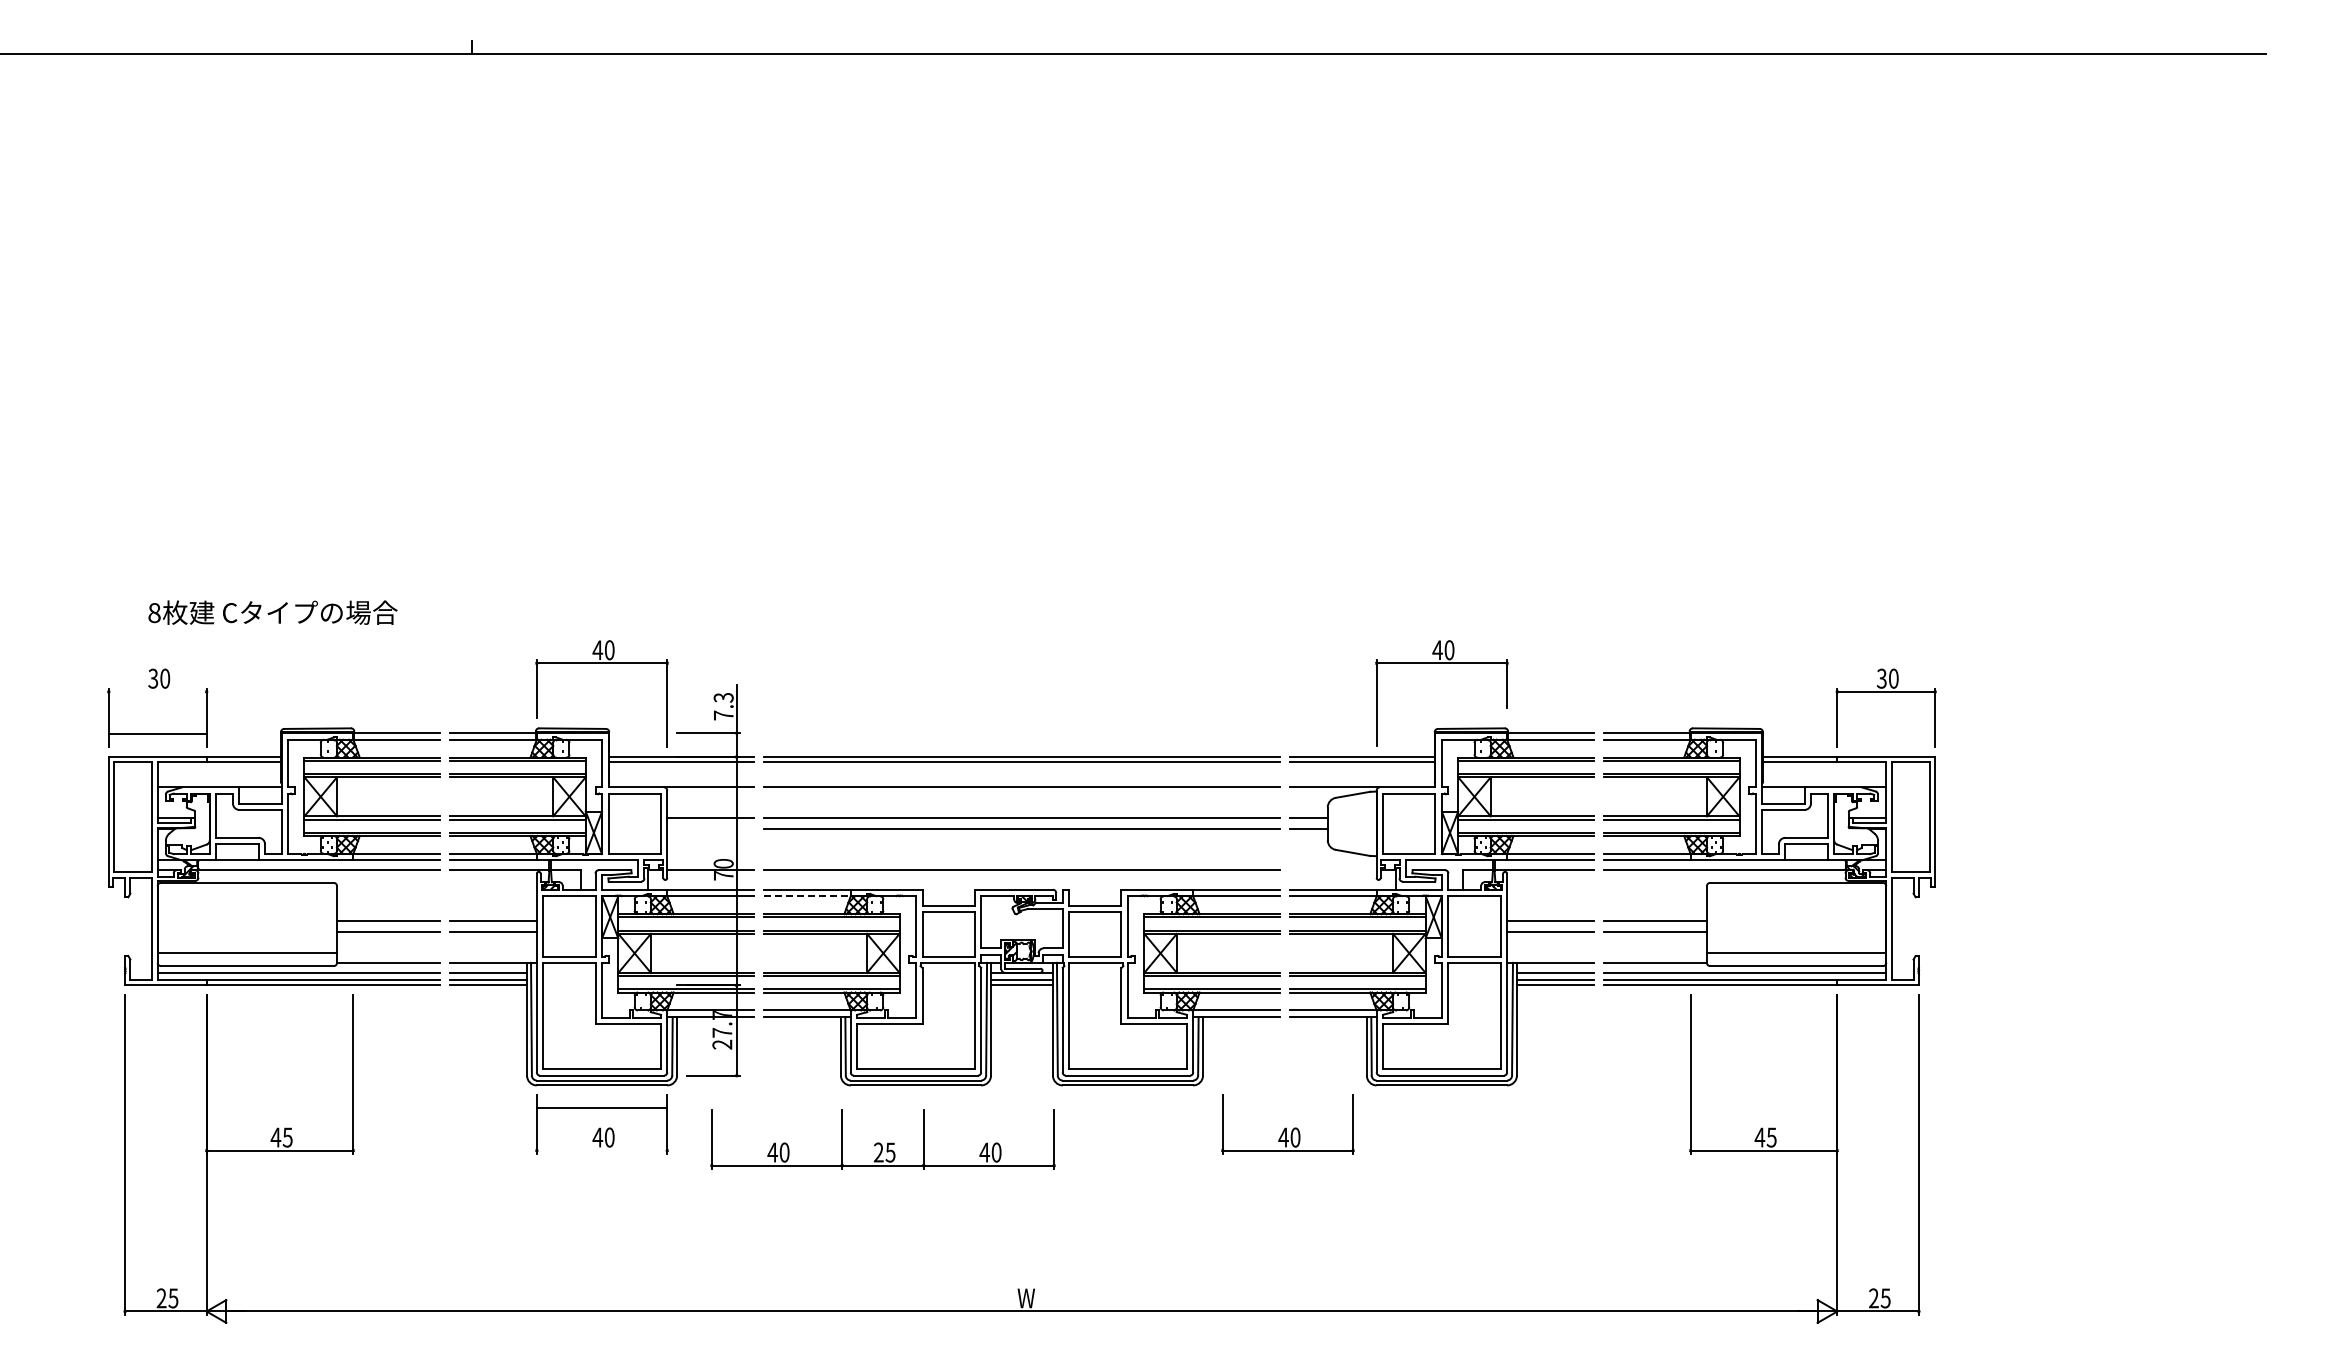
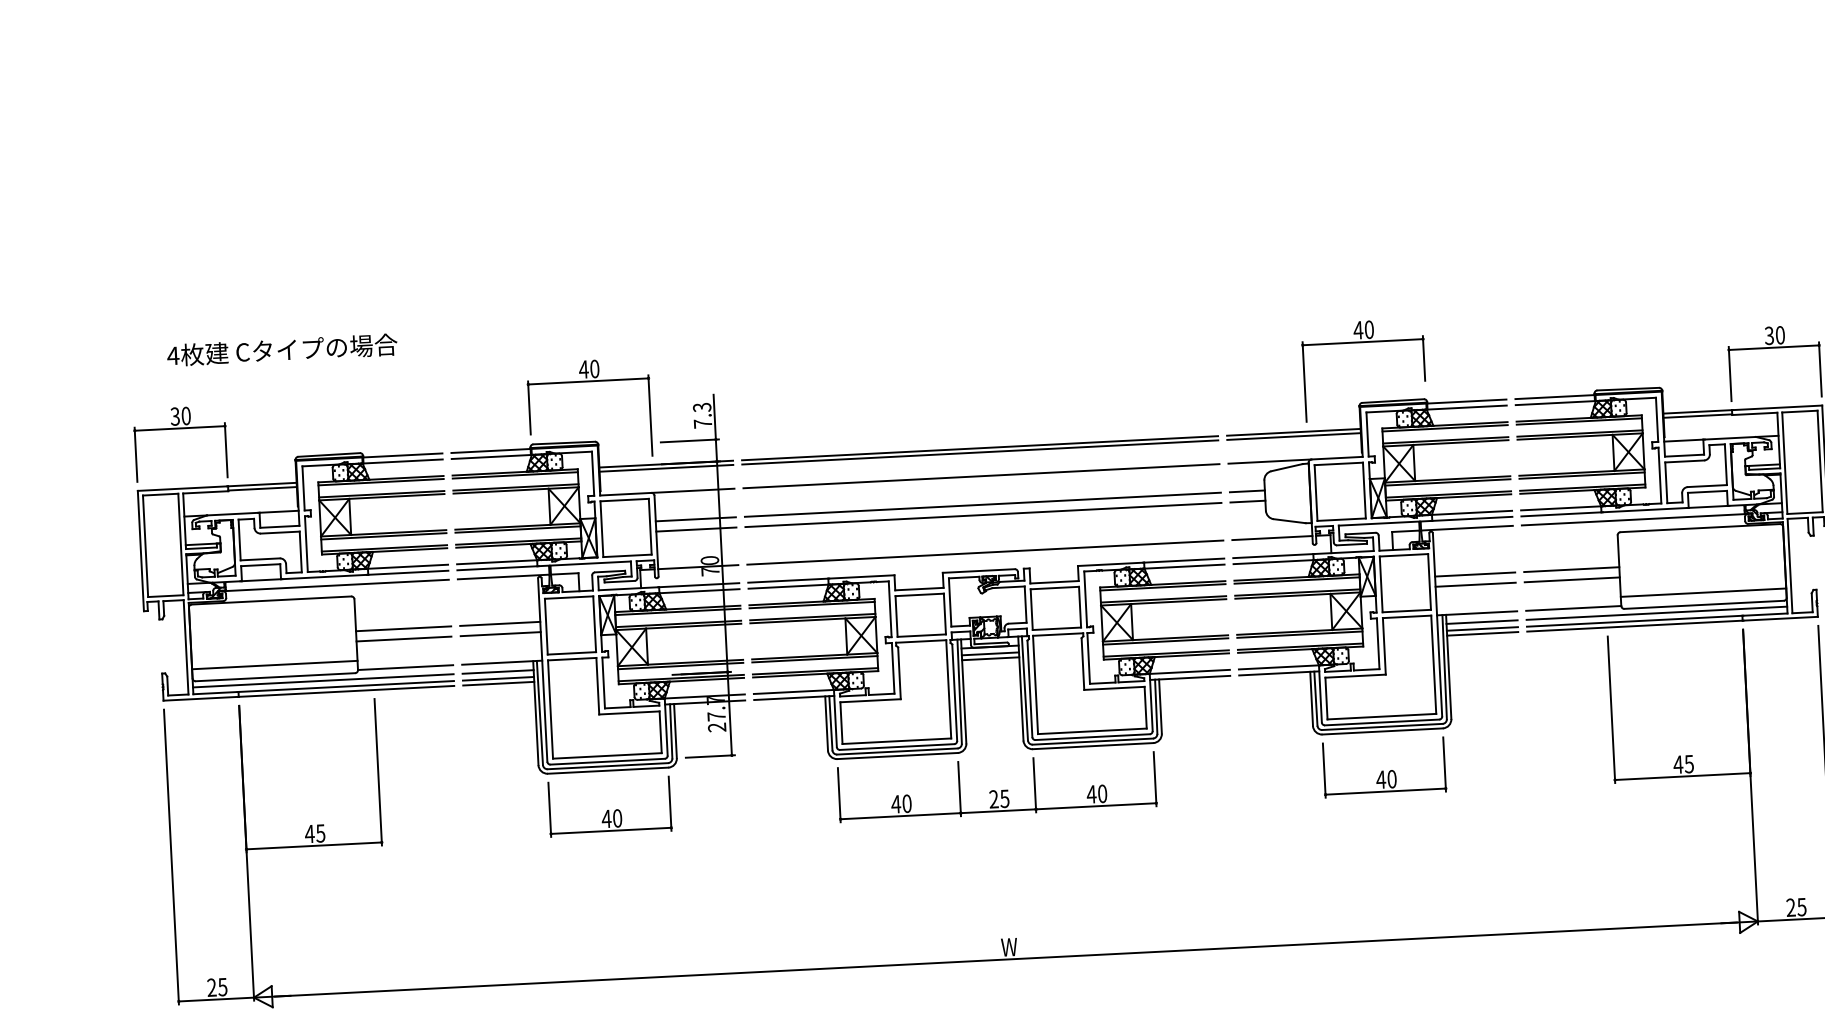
text: (154, 613) -> (173, 356), 8 -> 4
line: (157, 733) -> (179, 428), moved
line: (710, 829) -> (696, 529), added
line: (1332, 870) -> (1271, 538), added
line: (808, 896) -> (789, 586), dashed -> solid
line: (601, 1107) -> (610, 830), moved
part: (1287, 1124) -> (1384, 767), moved
part: (882, 1139) -> (996, 787), moved

